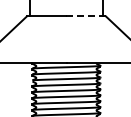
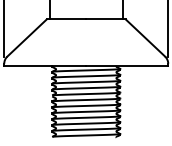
line: (85, 16) -> (105, 19), dashed -> solid

